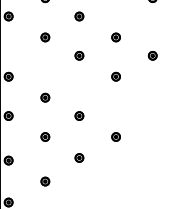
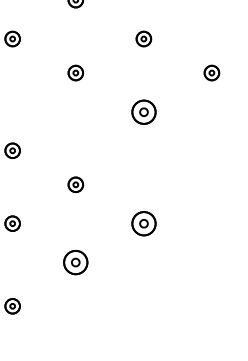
part: (115, 76) -> (142, 111), size x1.6
part: (115, 136) -> (142, 222), size x1.6
part: (79, 157) -> (75, 261), size x1.6

